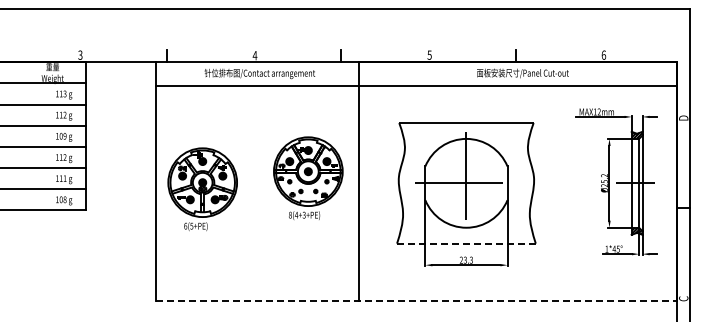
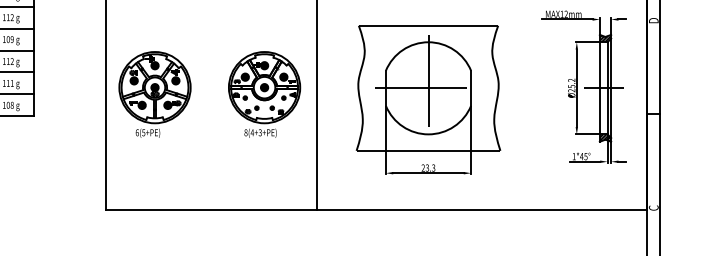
part: (308, 177) -> (264, 93), moved
line: (465, 243) -> (427, 150), dashed -> solid
line: (416, 300) -> (376, 209), dashed -> solid

